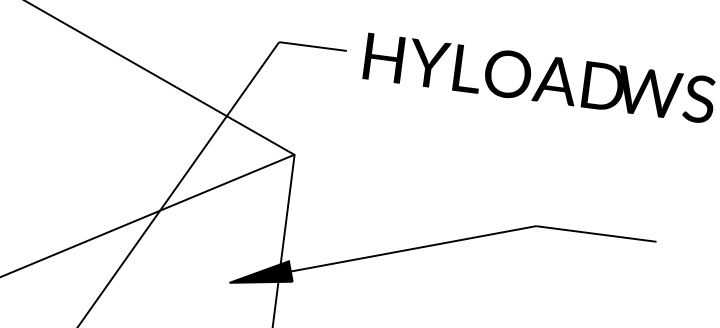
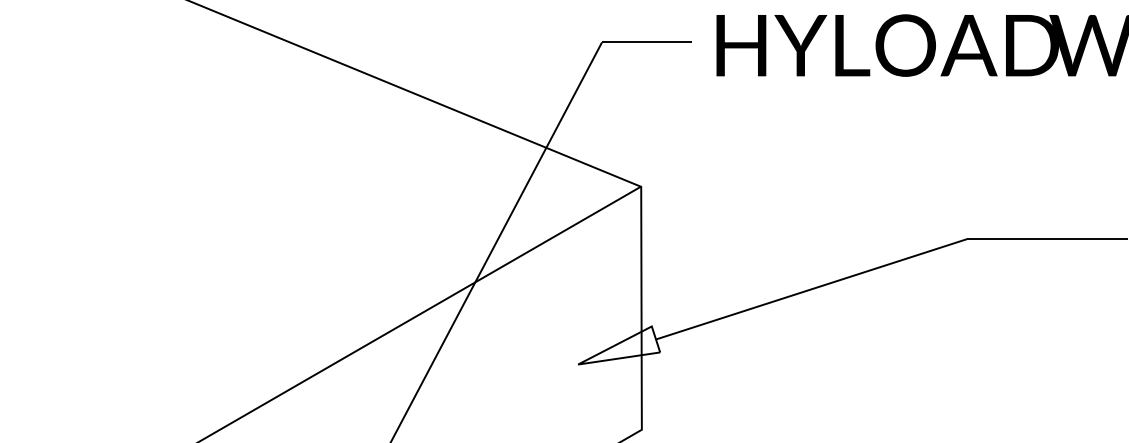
fill: (262, 272) -> (619, 345), removed

